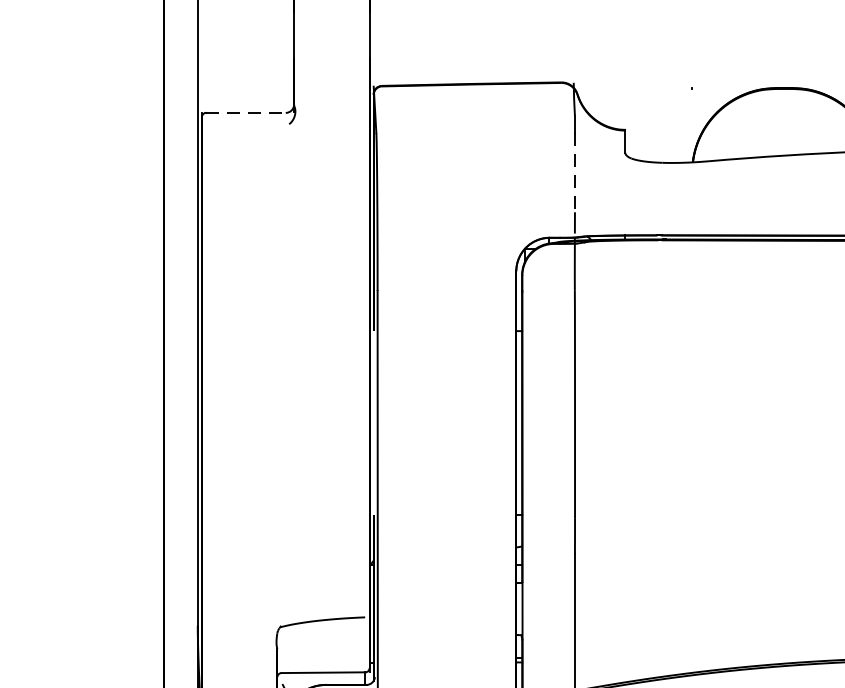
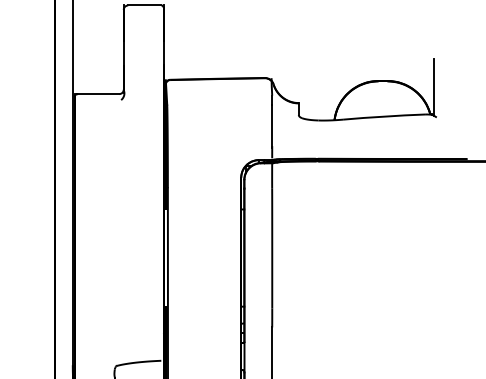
line: (246, 113) -> (98, 94), dashed -> solid
line: (575, 174) -> (272, 126), dashed -> solid

